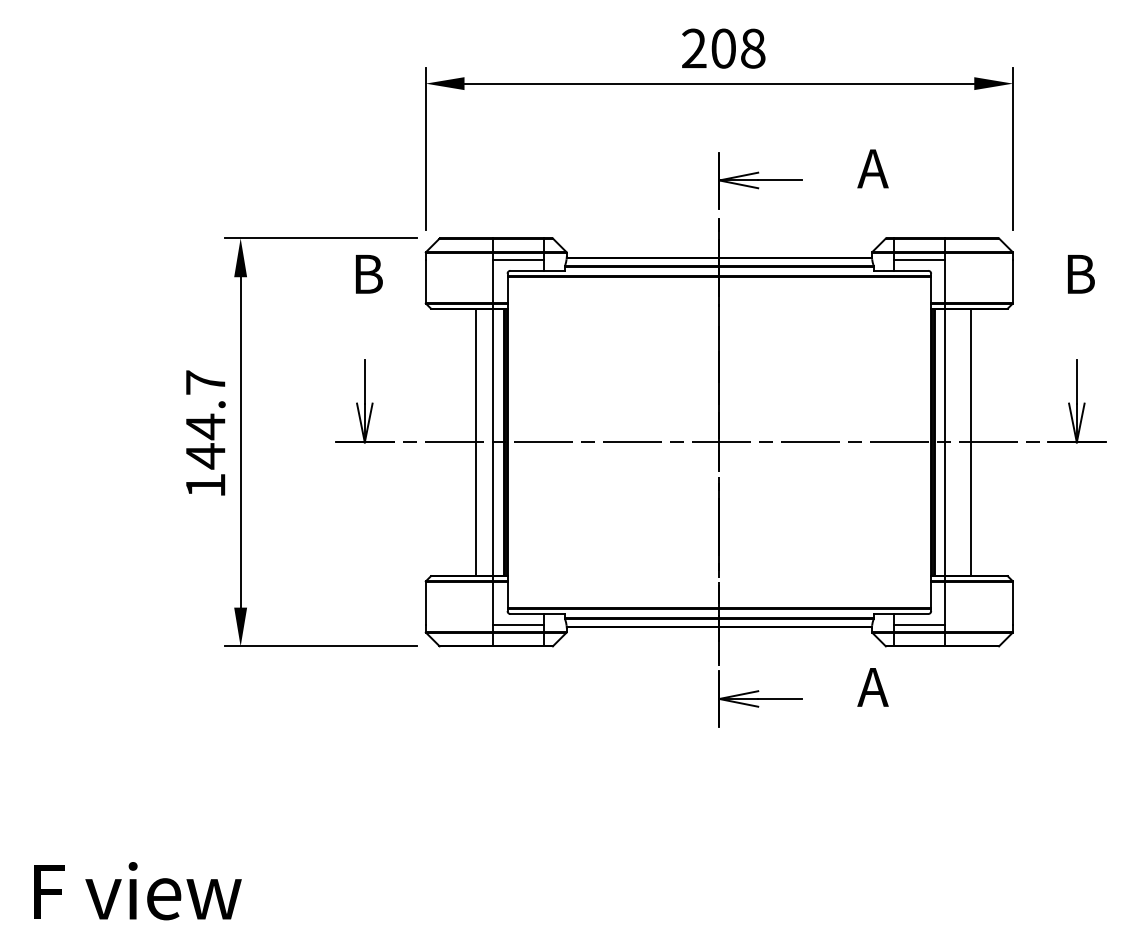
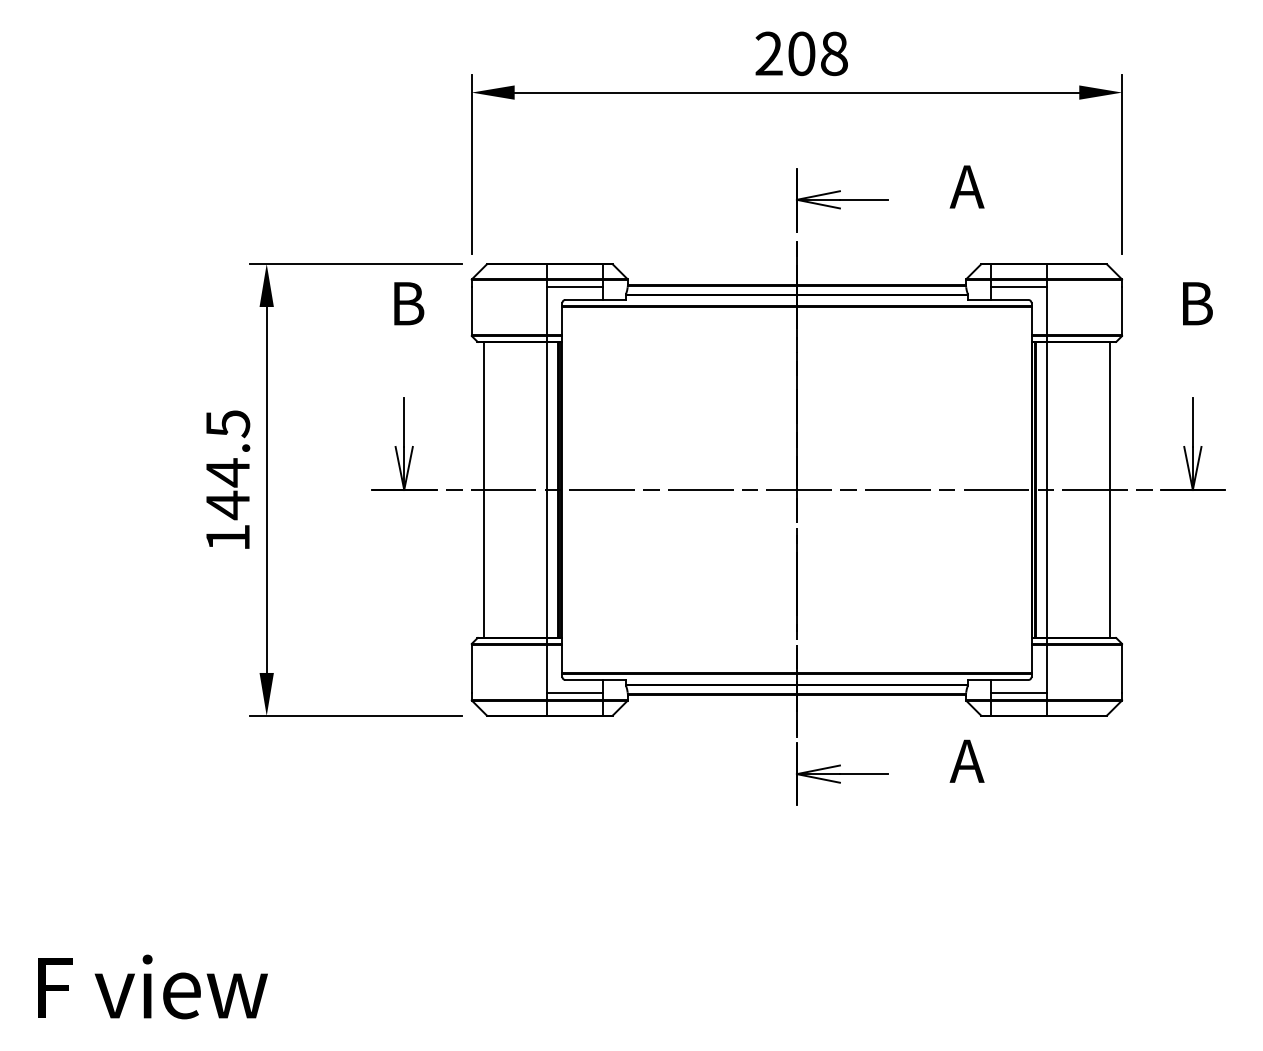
text: (205, 382) -> (227, 423), 144.7 -> 144.5
line: (475, 442) -> (483, 490), moved
line: (970, 442) -> (1109, 490), moved

